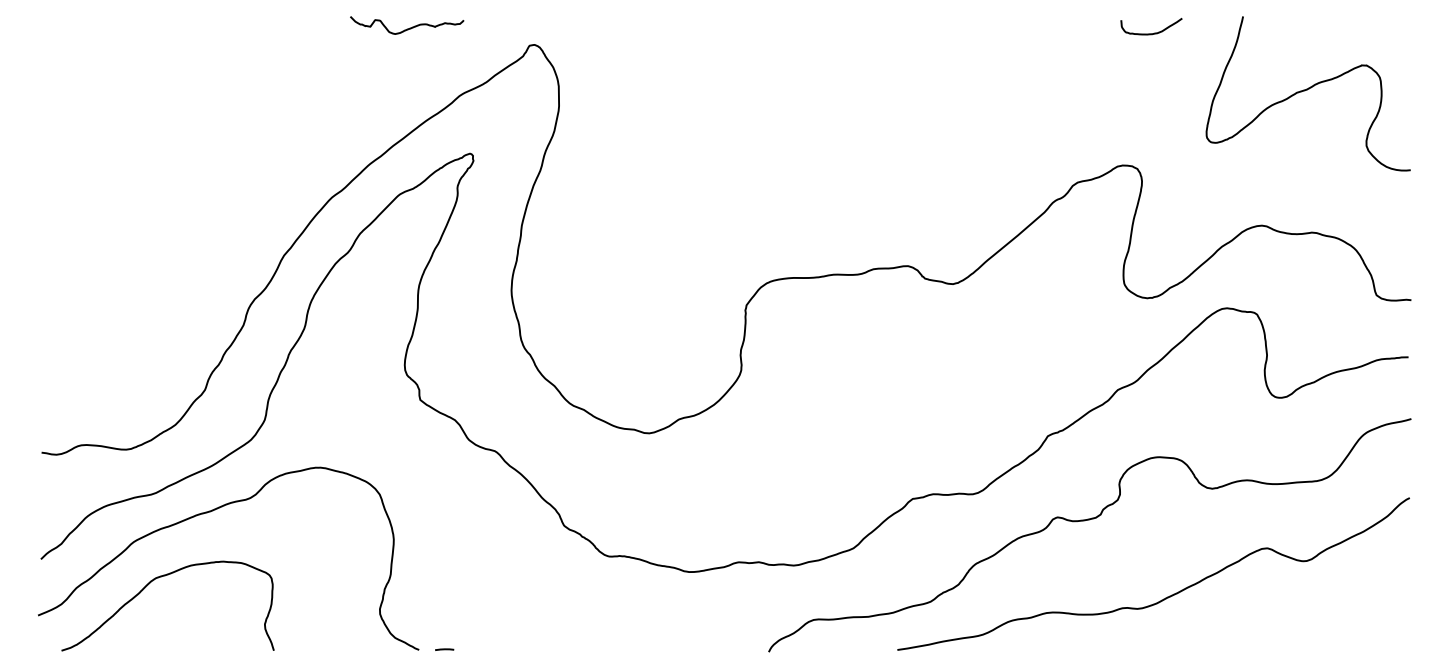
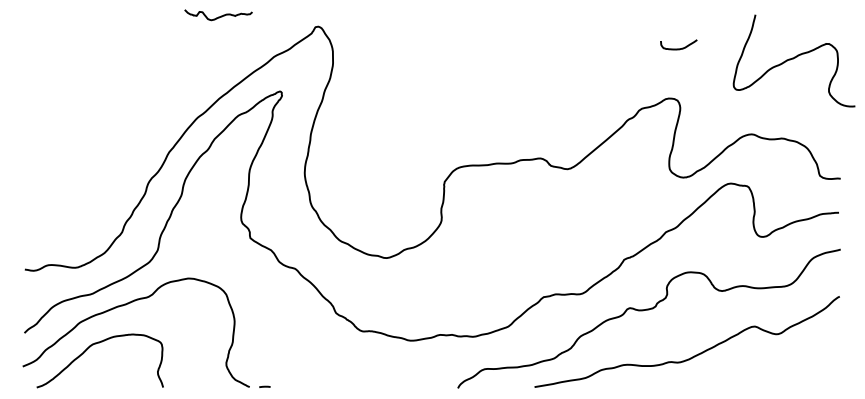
curve: (407, 27) -> (218, 16), moved
curve: (1150, 32) -> (678, 48), moved
curve: (1306, 91) -> (793, 59), moved

